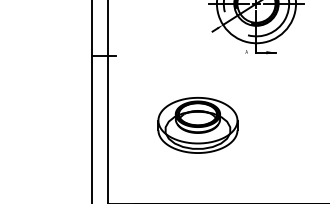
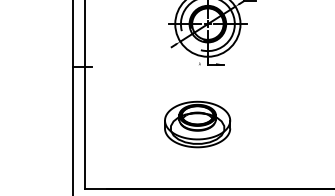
part: (197, 125) -> (197, 124), moved

